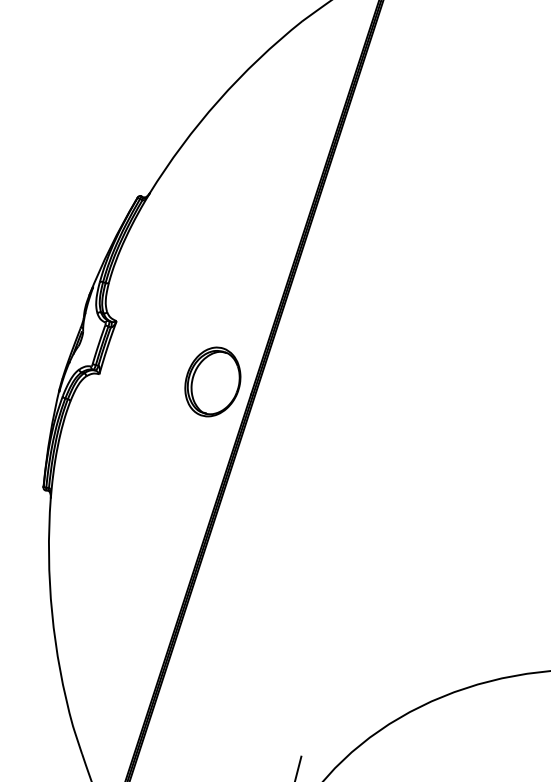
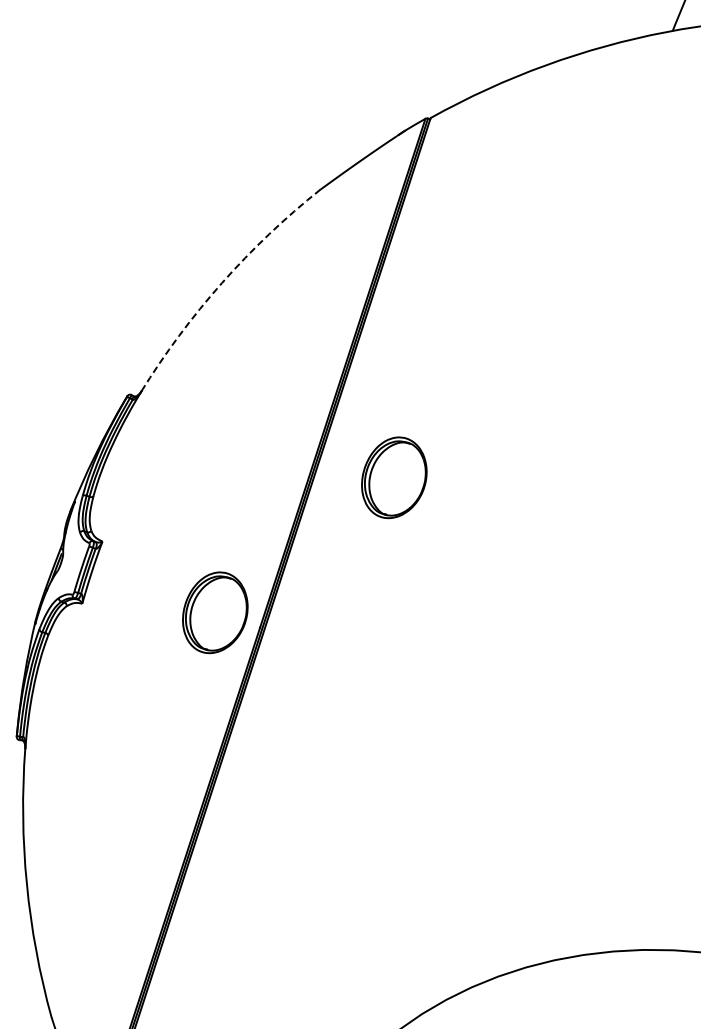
arc: (219, 101) -> (222, 283), solid -> dashed
part: (365, 266) -> (394, 477), added

